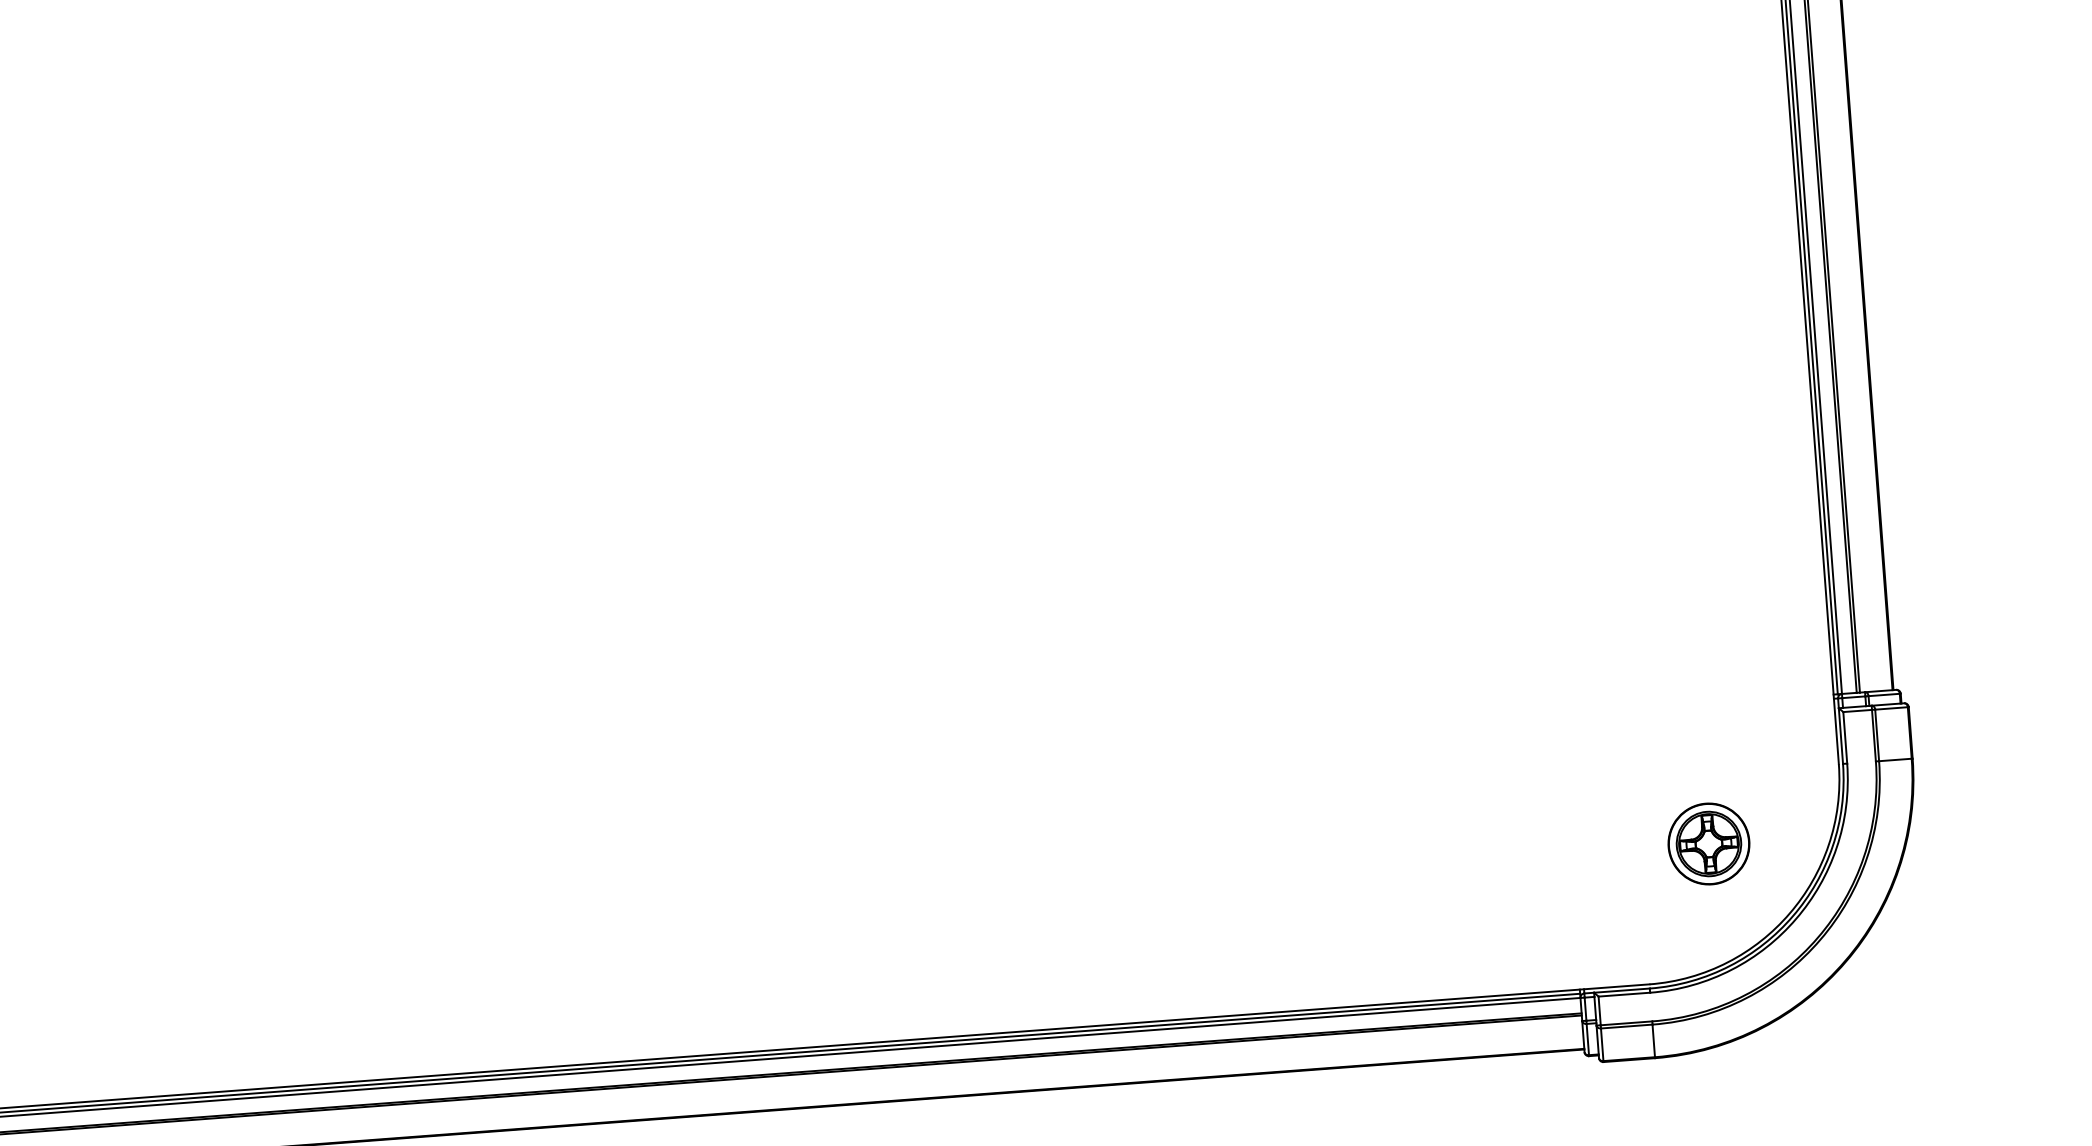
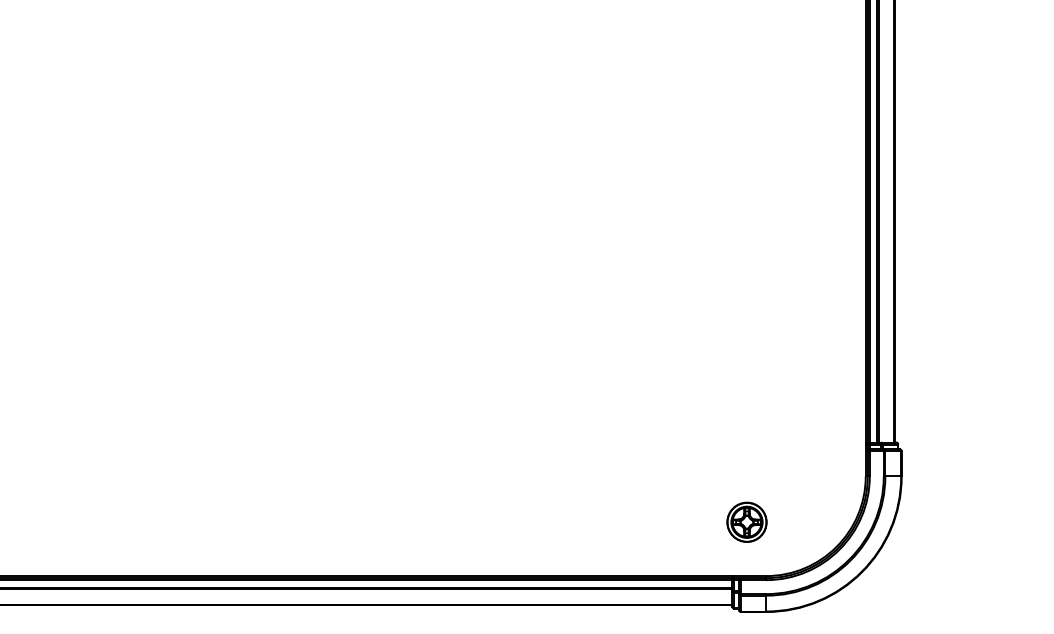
part: (1707, 842) -> (746, 521), moved

